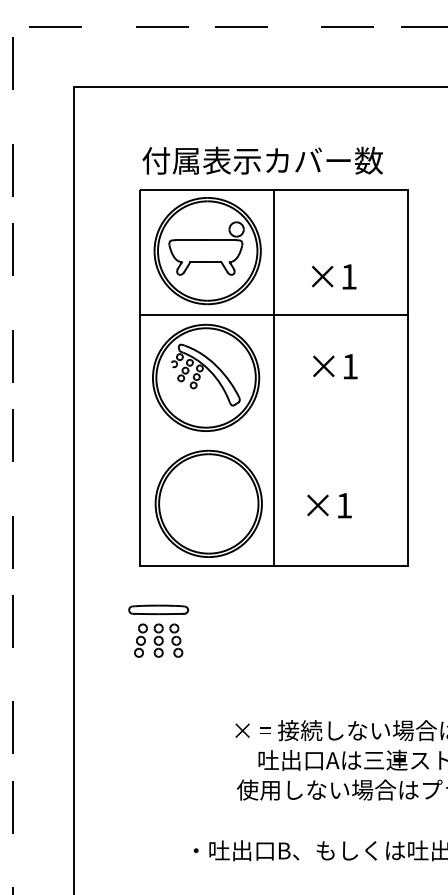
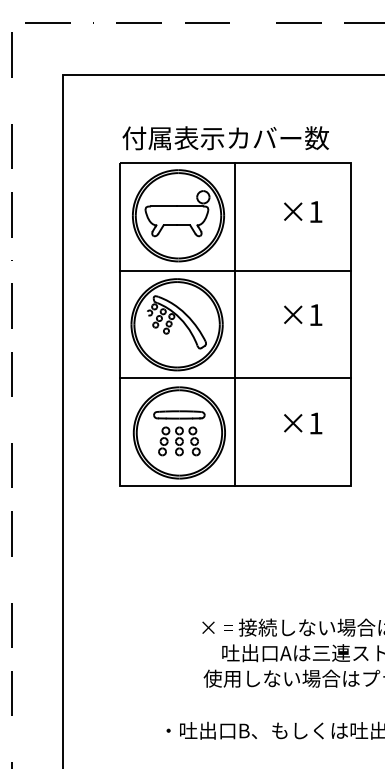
text: (334, 276) -> (303, 211), moved
text: (335, 365) -> (303, 314), moved
line: (274, 440) -> (235, 378), added
text: (329, 505) -> (303, 423), moved
part: (158, 631) -> (179, 433), moved

